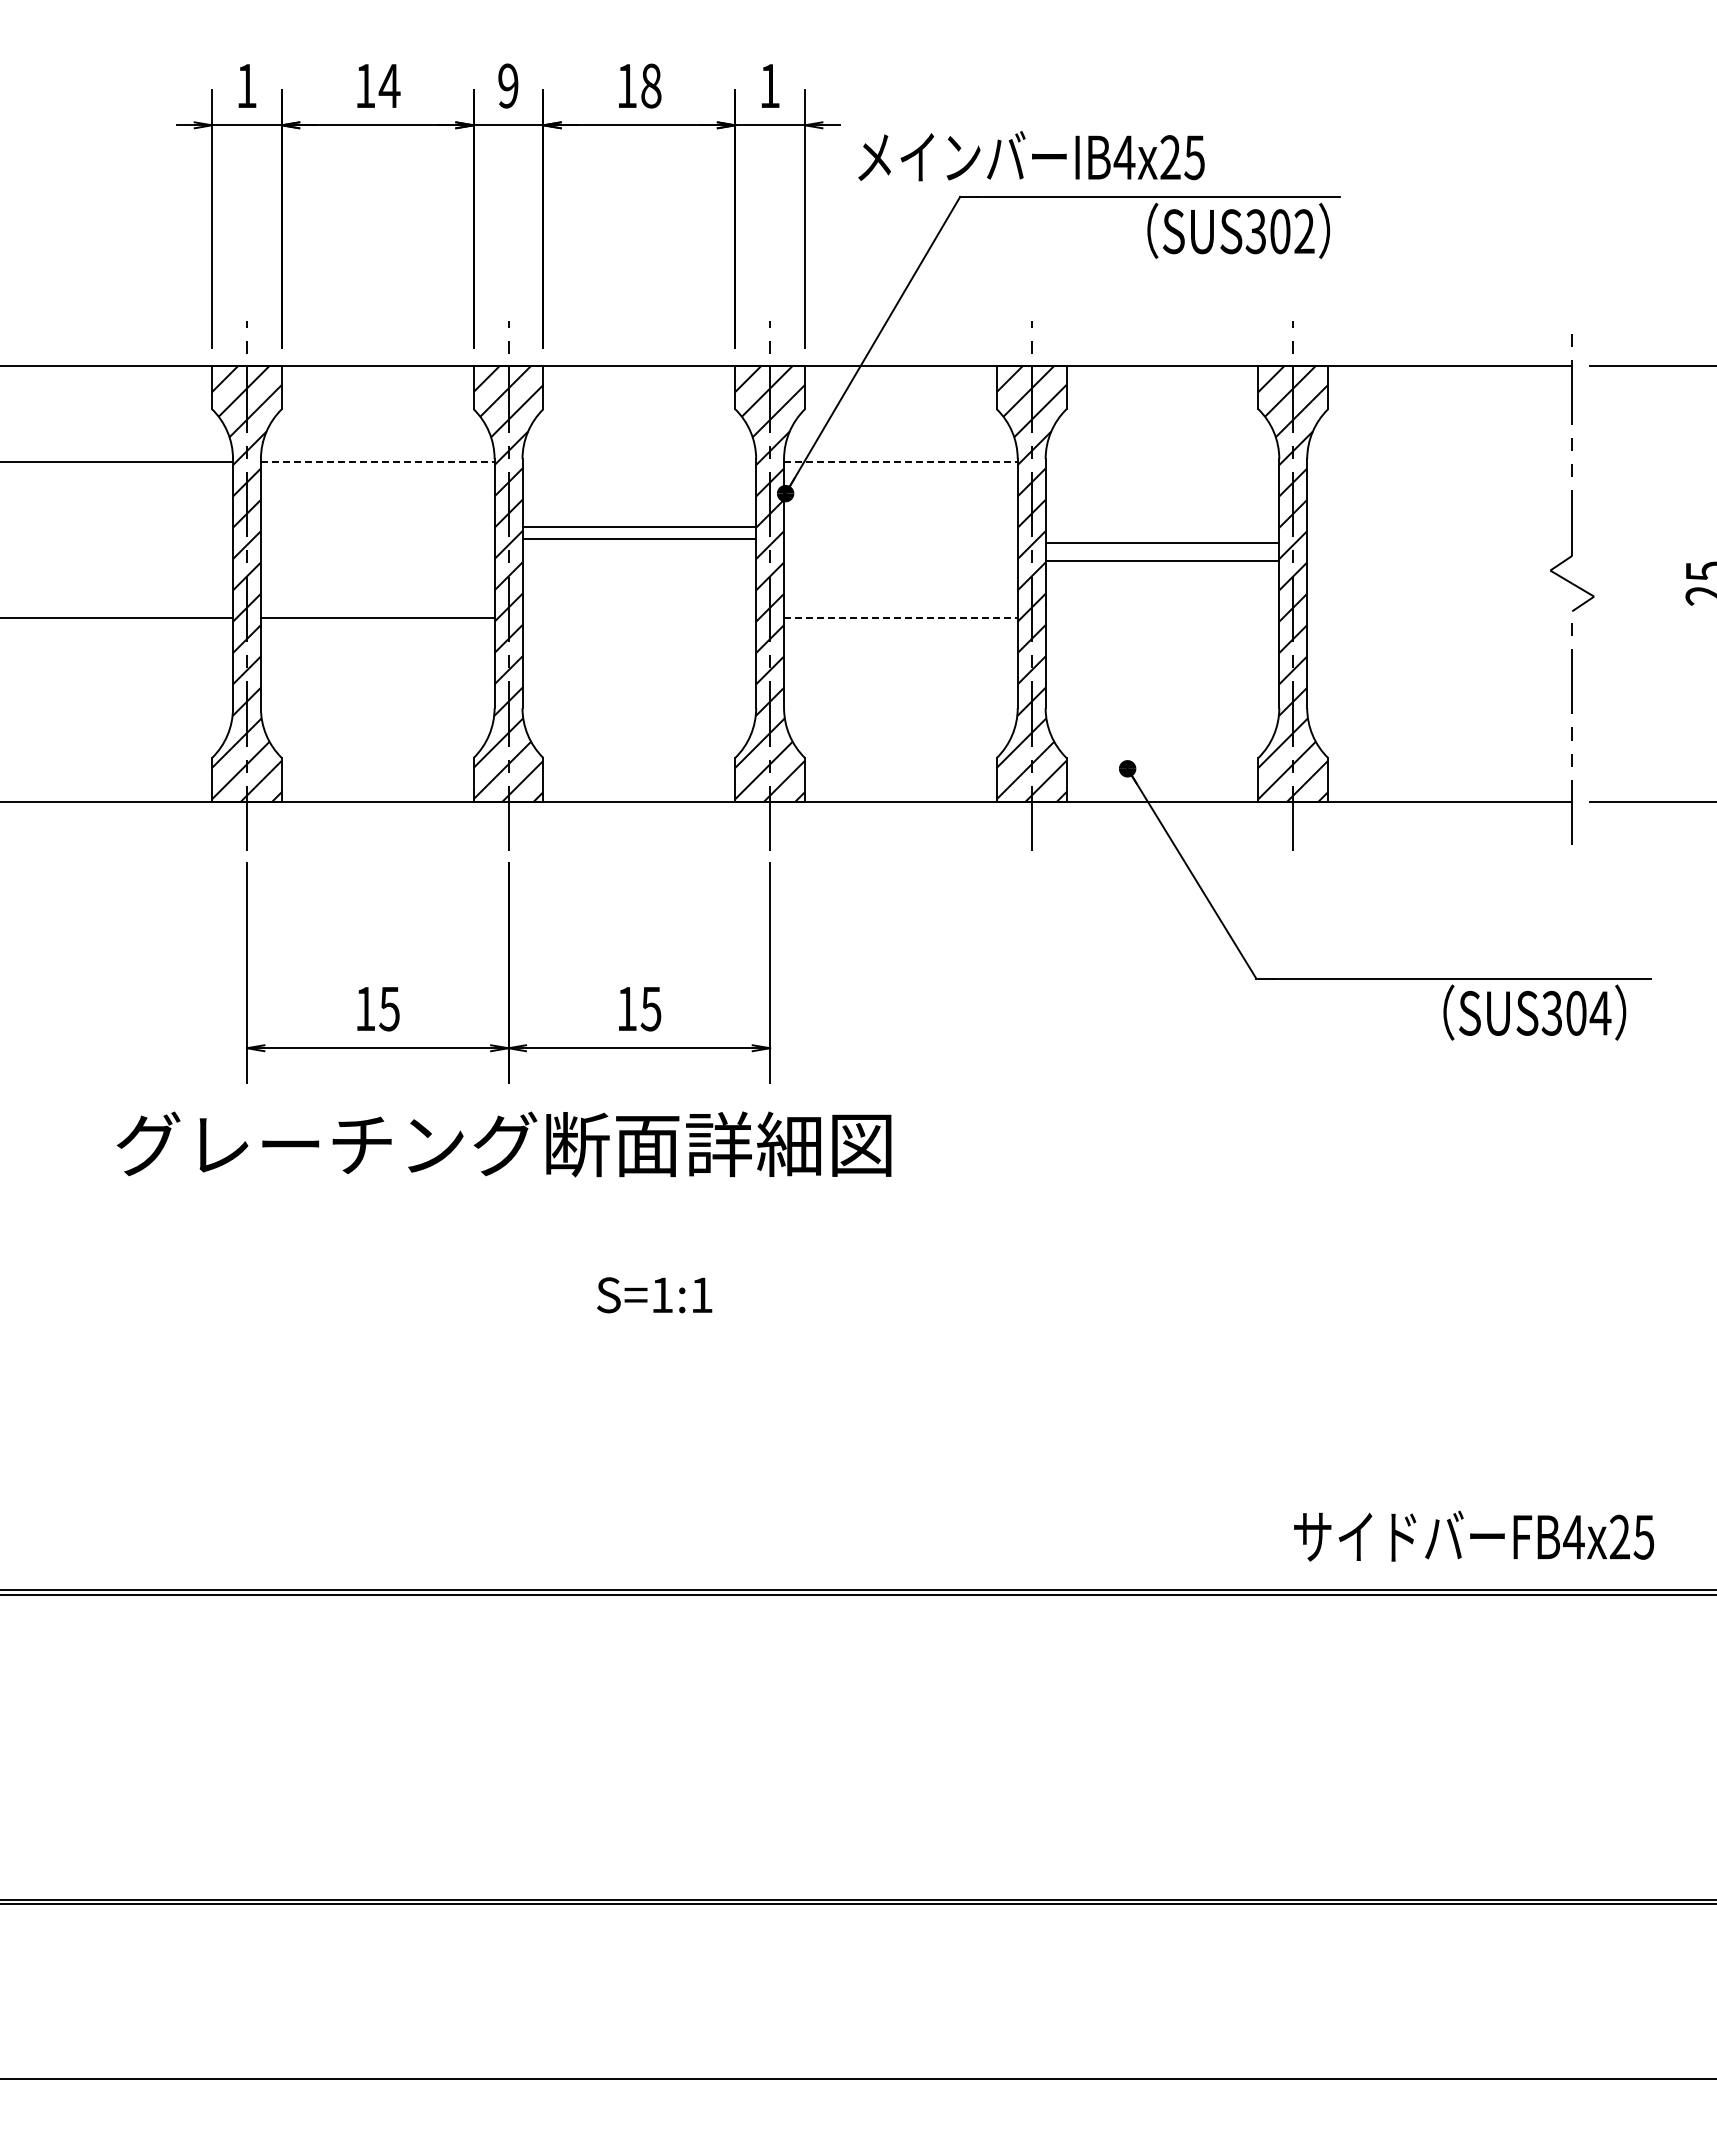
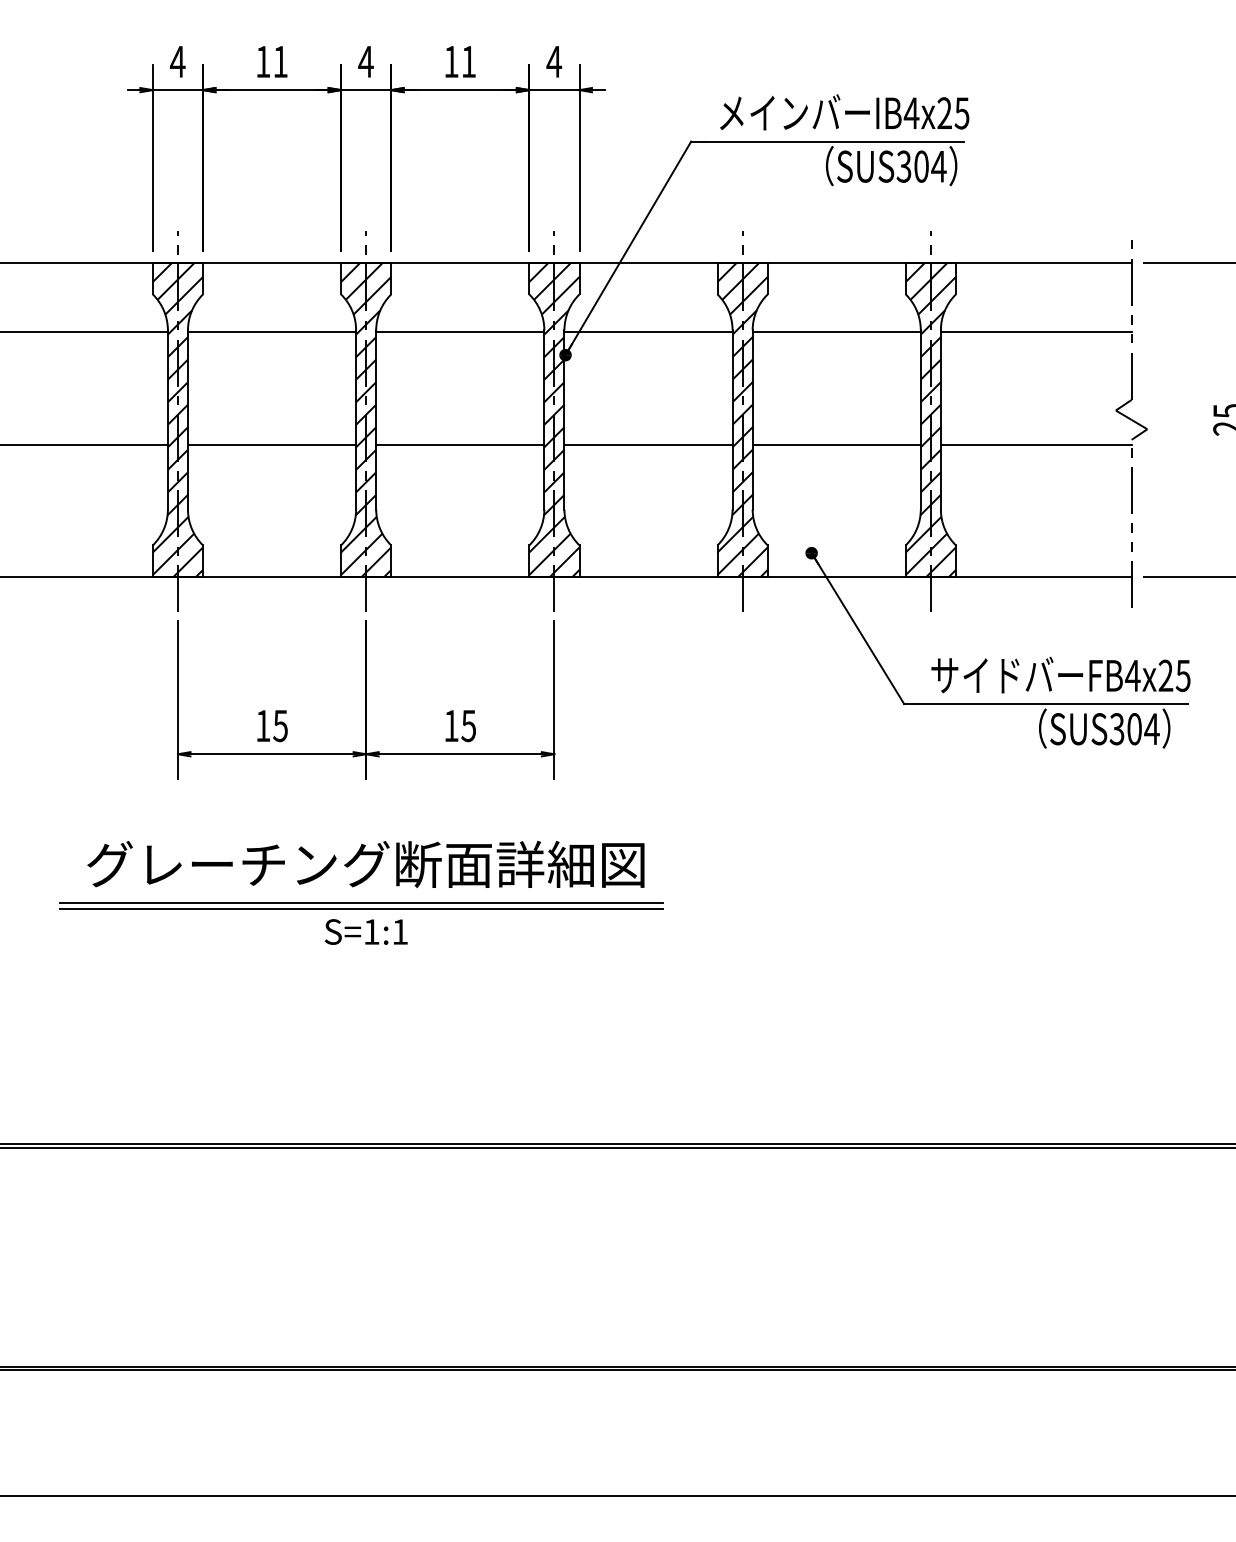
text: (246, 85) -> (177, 61), 1 -> 4
text: (389, 85) -> (280, 61), 14 -> 11
text: (508, 85) -> (366, 61), 9 -> 4
text: (651, 85) -> (469, 61), 18 -> 11
text: (769, 85) -> (553, 61), 1 -> 4
text: (1031, 156) -> (844, 112), moved
text: (1304, 231) -> (938, 166), SUS302 -> SUS304
line: (377, 461) -> (271, 332), dashed -> solid
line: (900, 461) -> (648, 332), dashed -> solid
line: (1439, 461) -> (1036, 332), added
line: (639, 527) -> (460, 445), moved
line: (639, 538) -> (460, 332), moved
line: (1162, 542) -> (836, 332), moved
line: (1162, 561) -> (836, 445), moved
line: (900, 618) -> (648, 445), dashed -> solid
line: (1439, 618) -> (1036, 445), added
text: (503, 1144) -> (365, 864), moved
line: (501, 1255) -> (361, 903), added
line: (501, 1263) -> (361, 909), added
text: (654, 1295) -> (366, 932), moved
text: (1474, 1535) -> (1061, 674), moved

